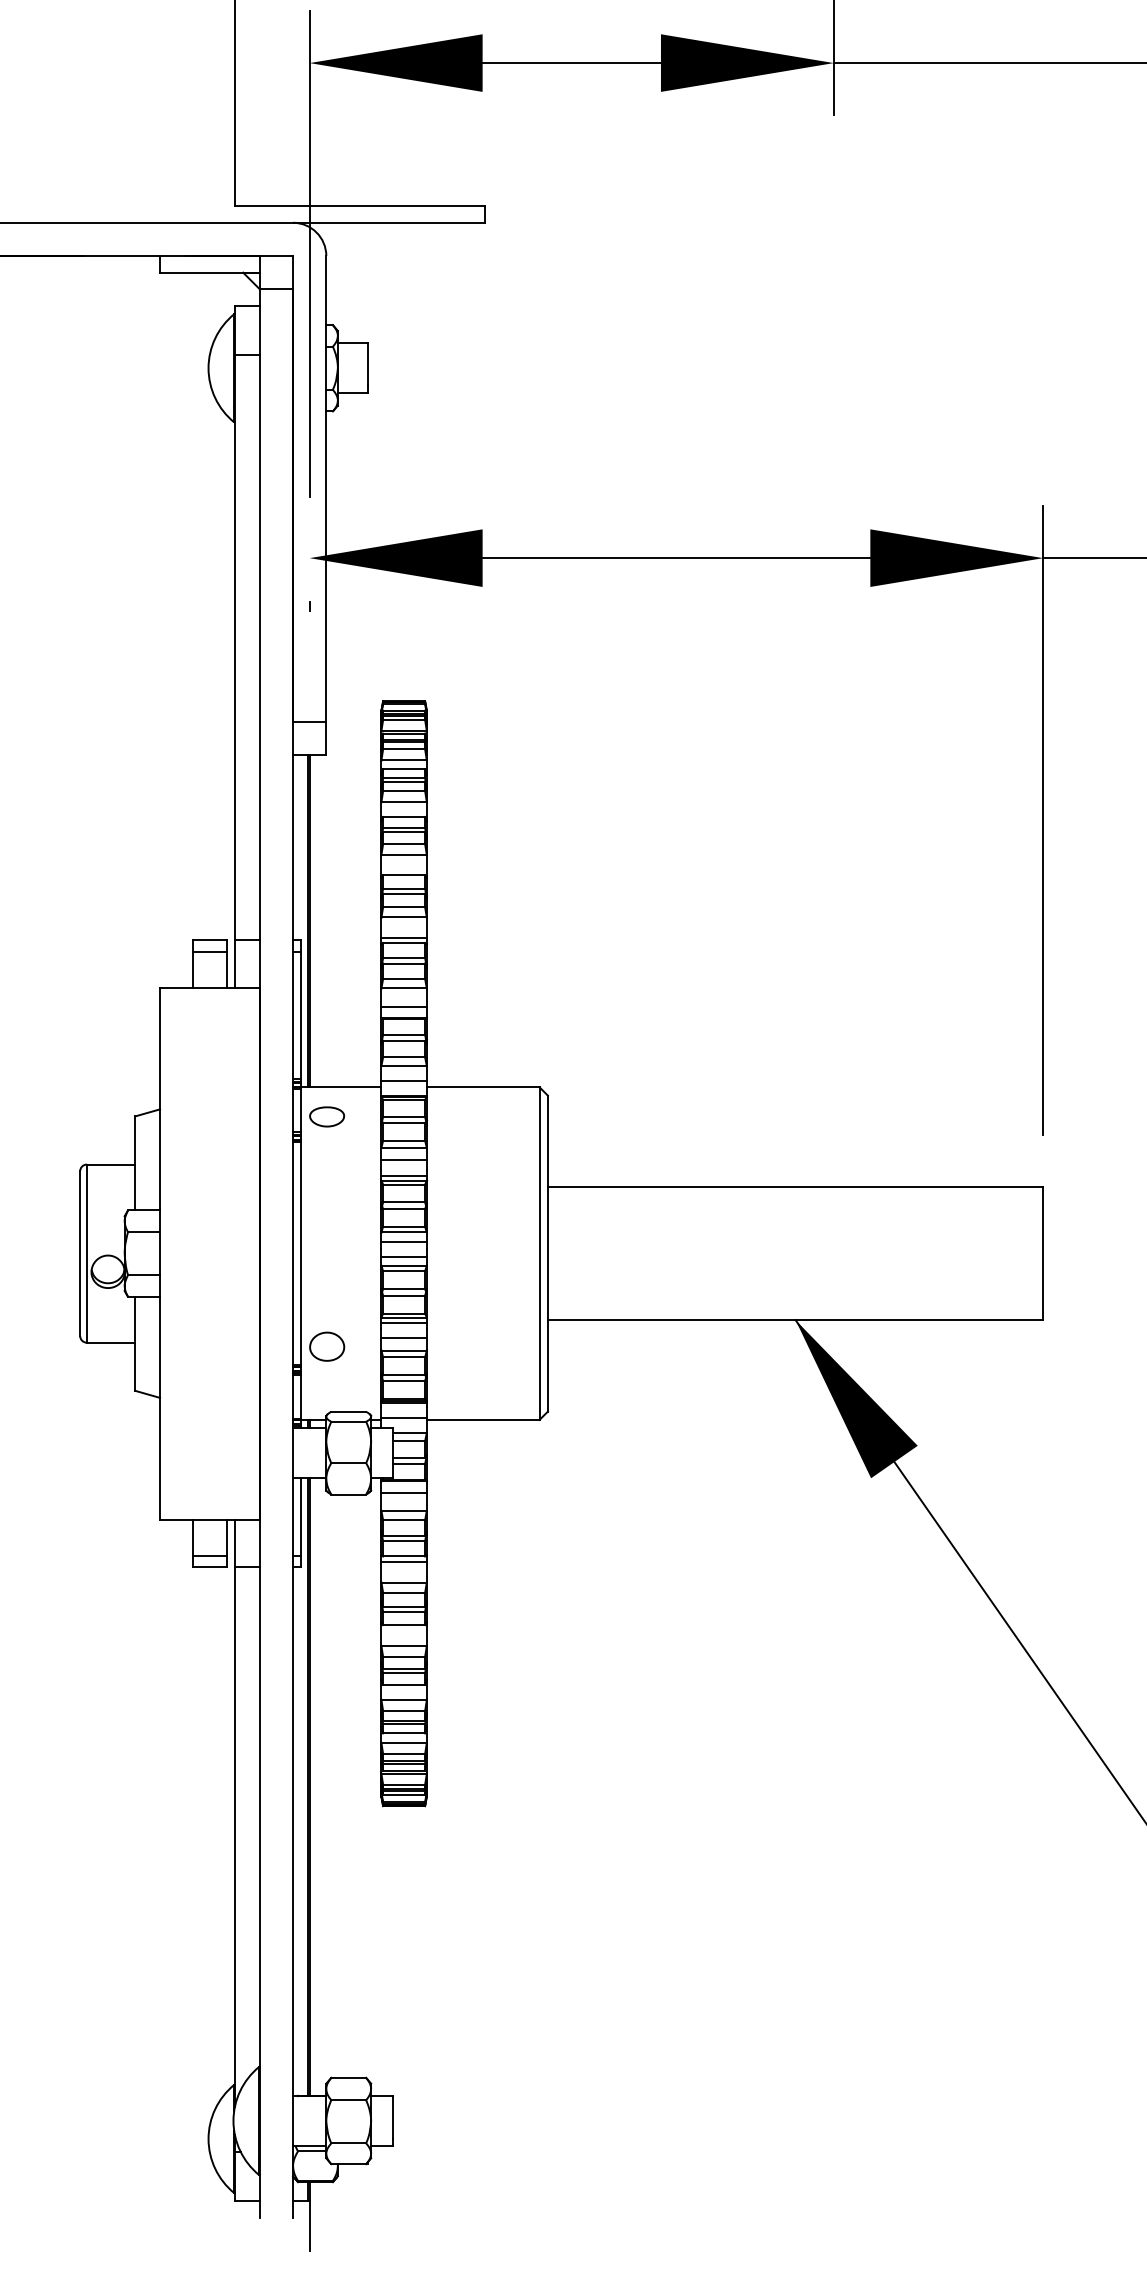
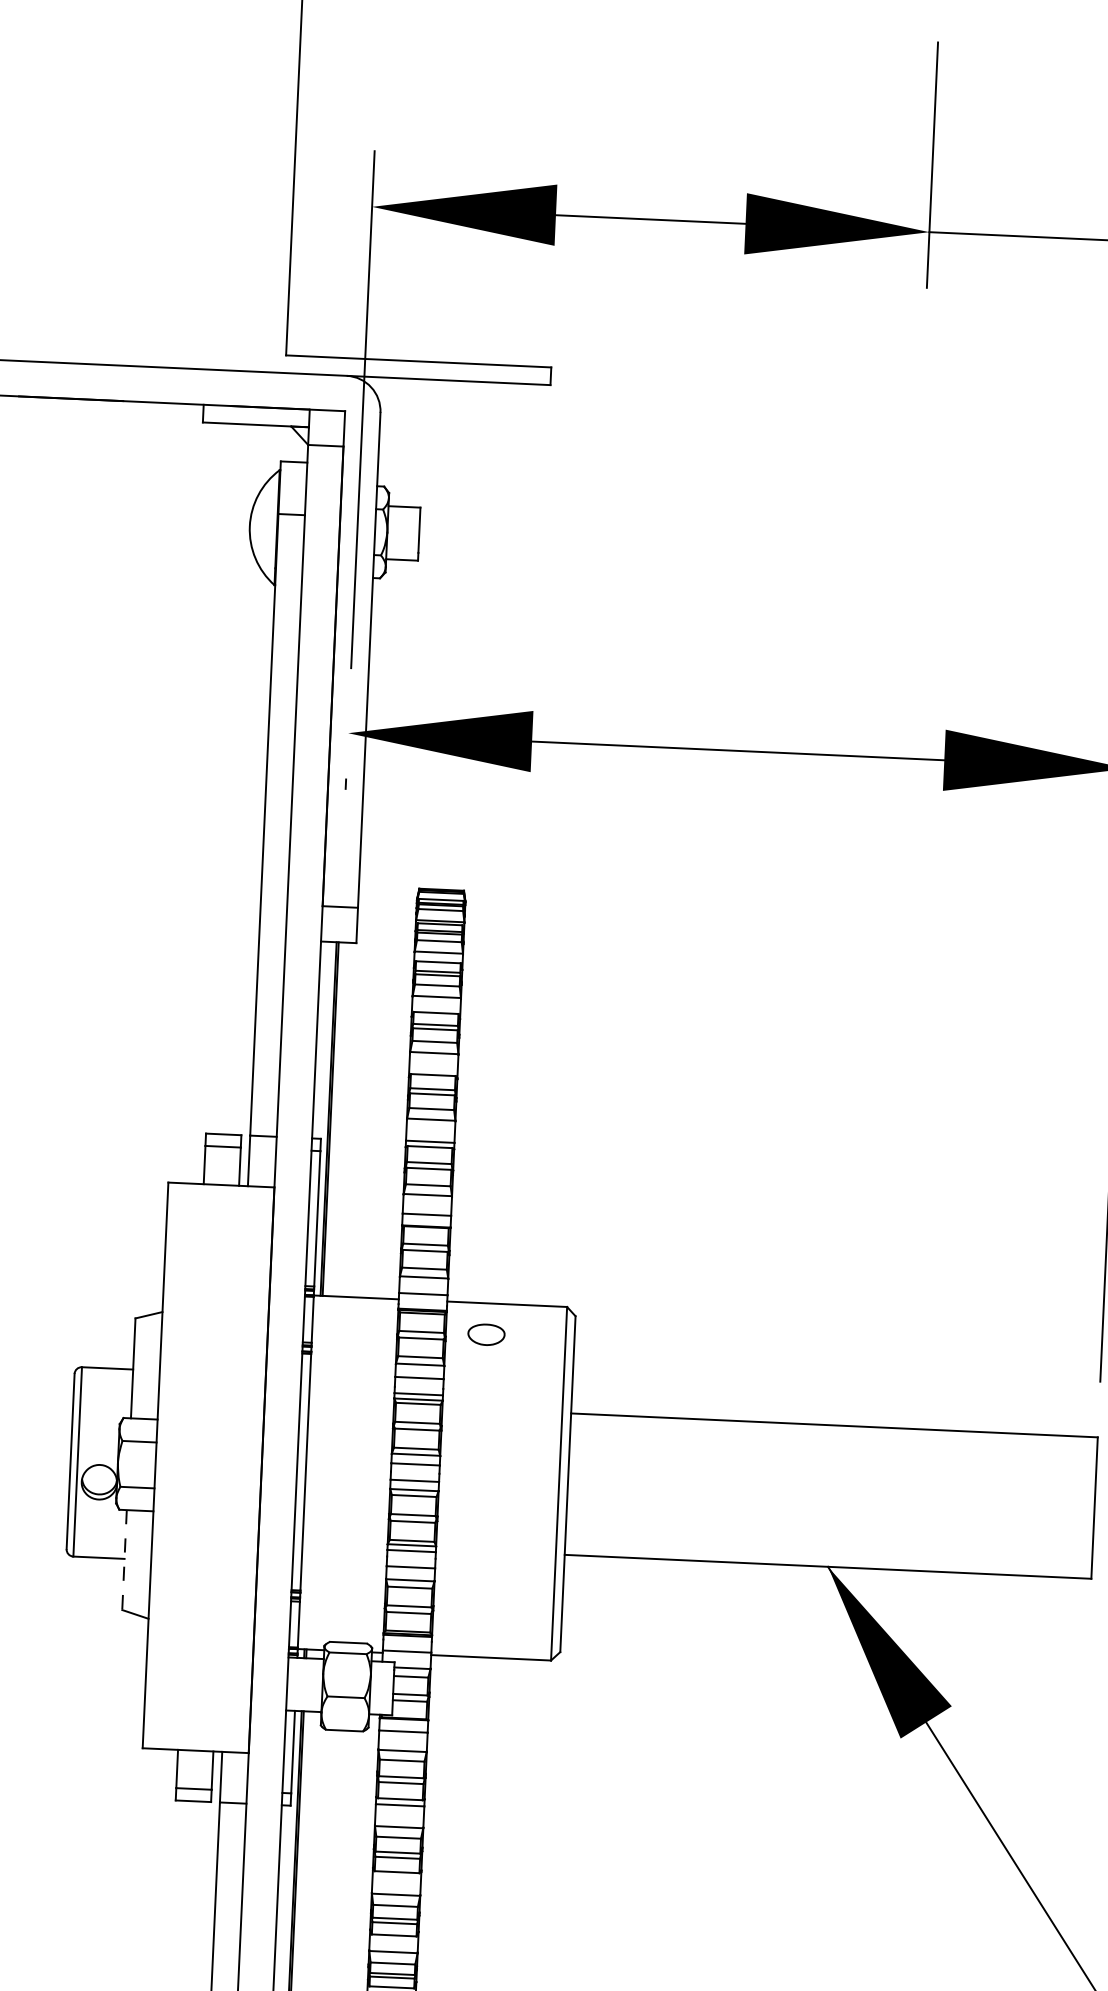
part: (326, 1116) -> (485, 1334), moved
line: (134, 1343) -> (124, 1559), solid -> dashed
part: (327, 1346) -> (329, 1572), removed

